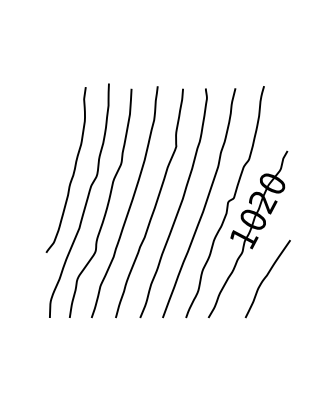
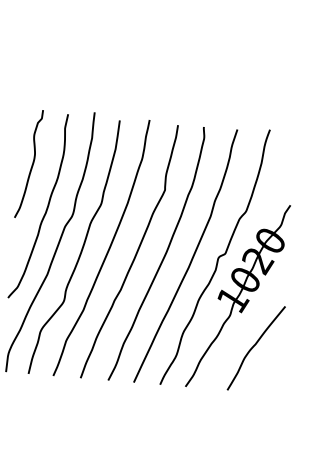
curve: (57, 133) -> (31, 164), added

